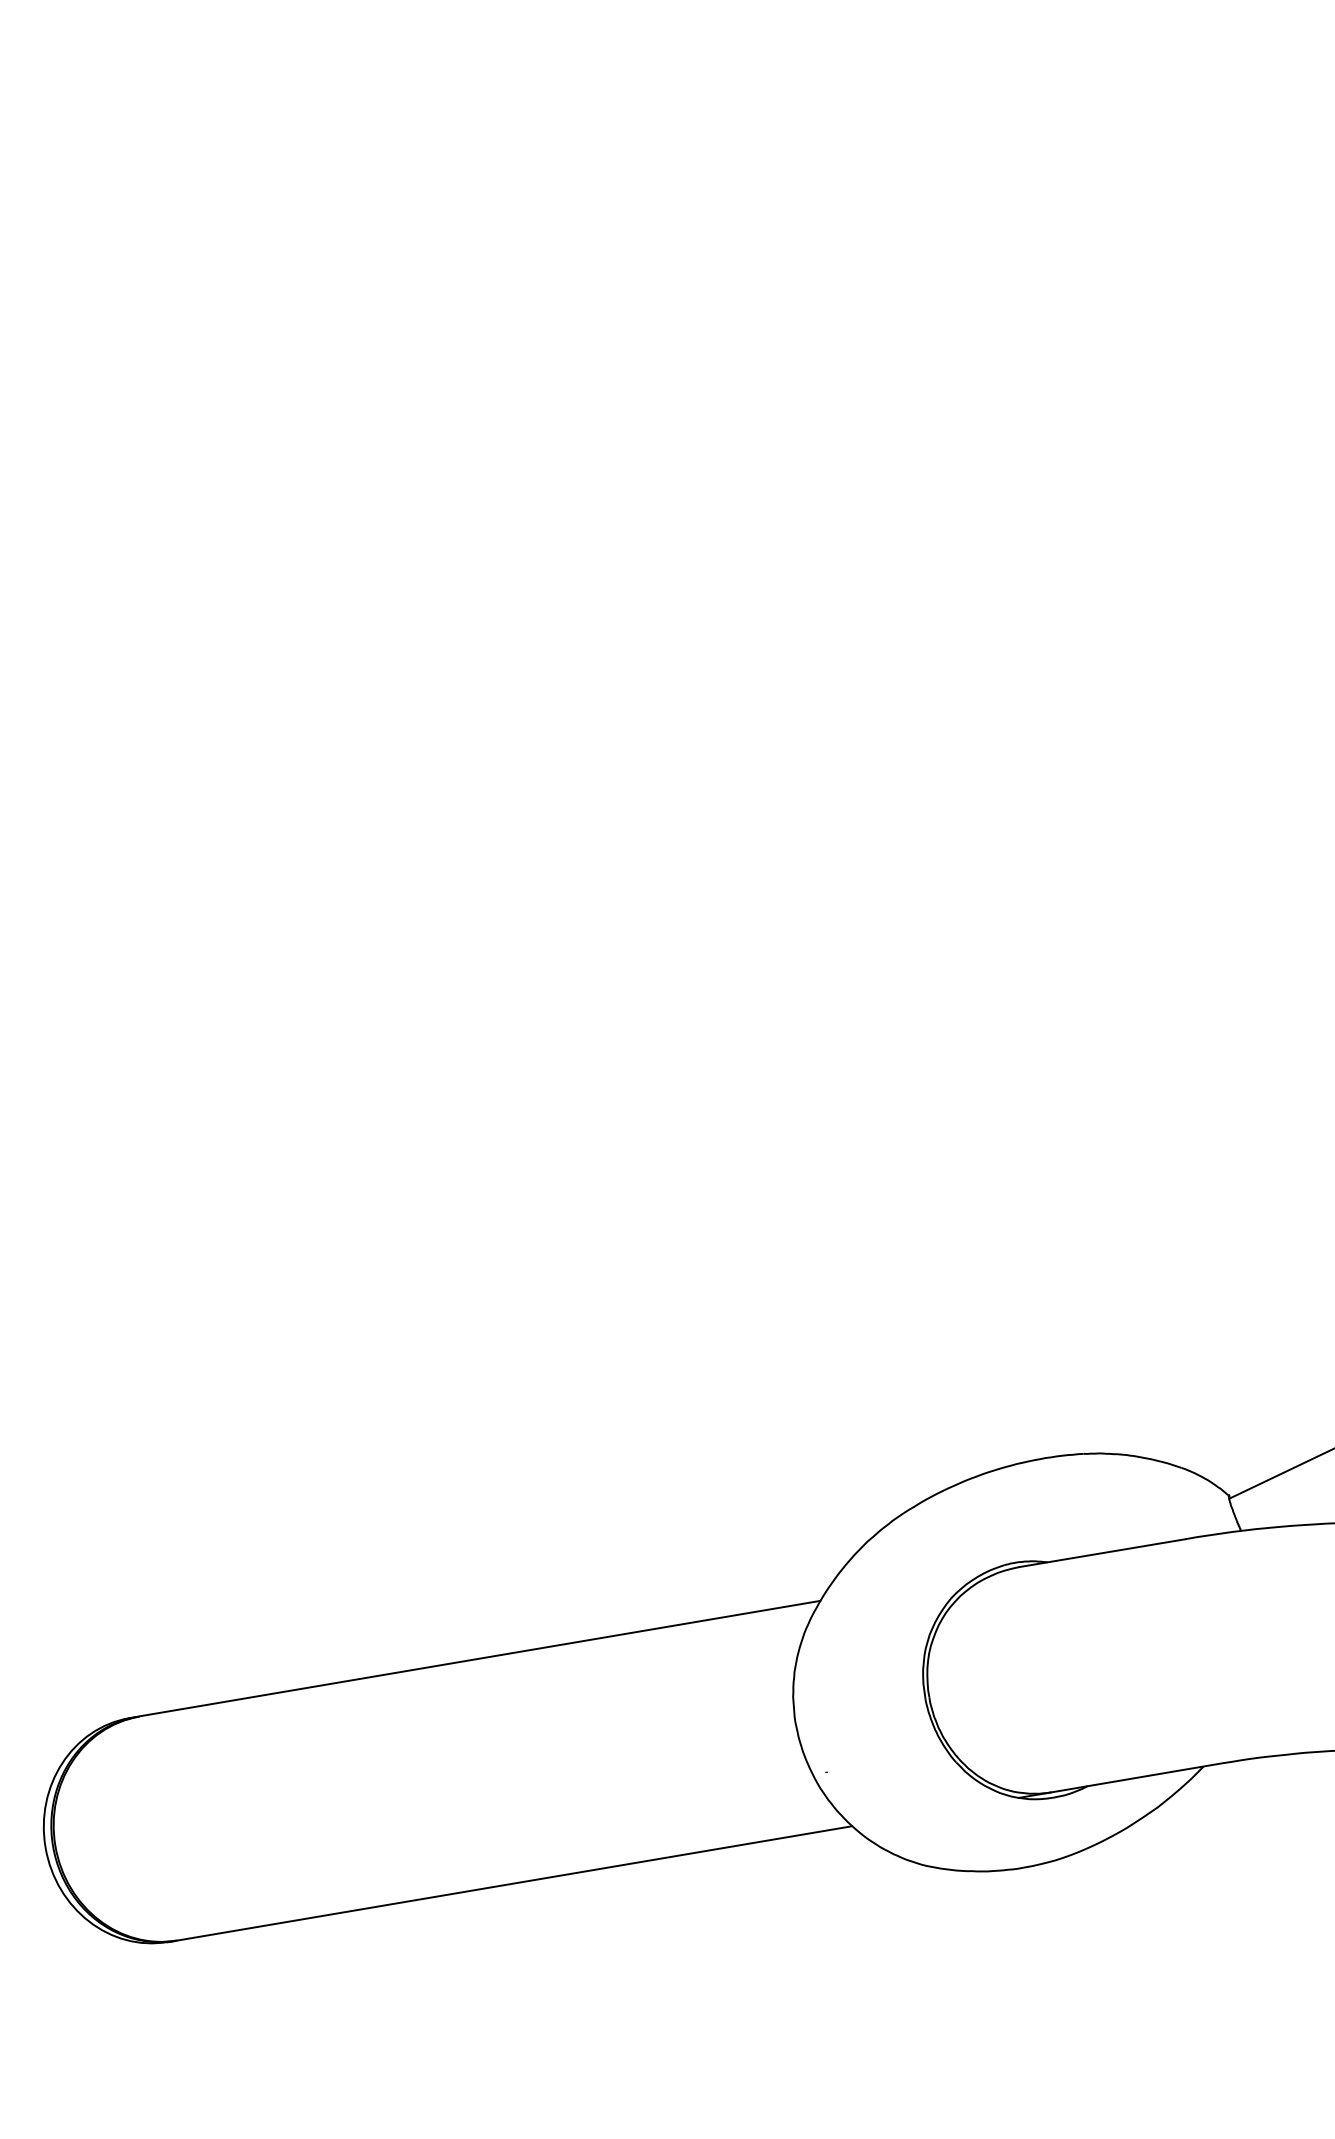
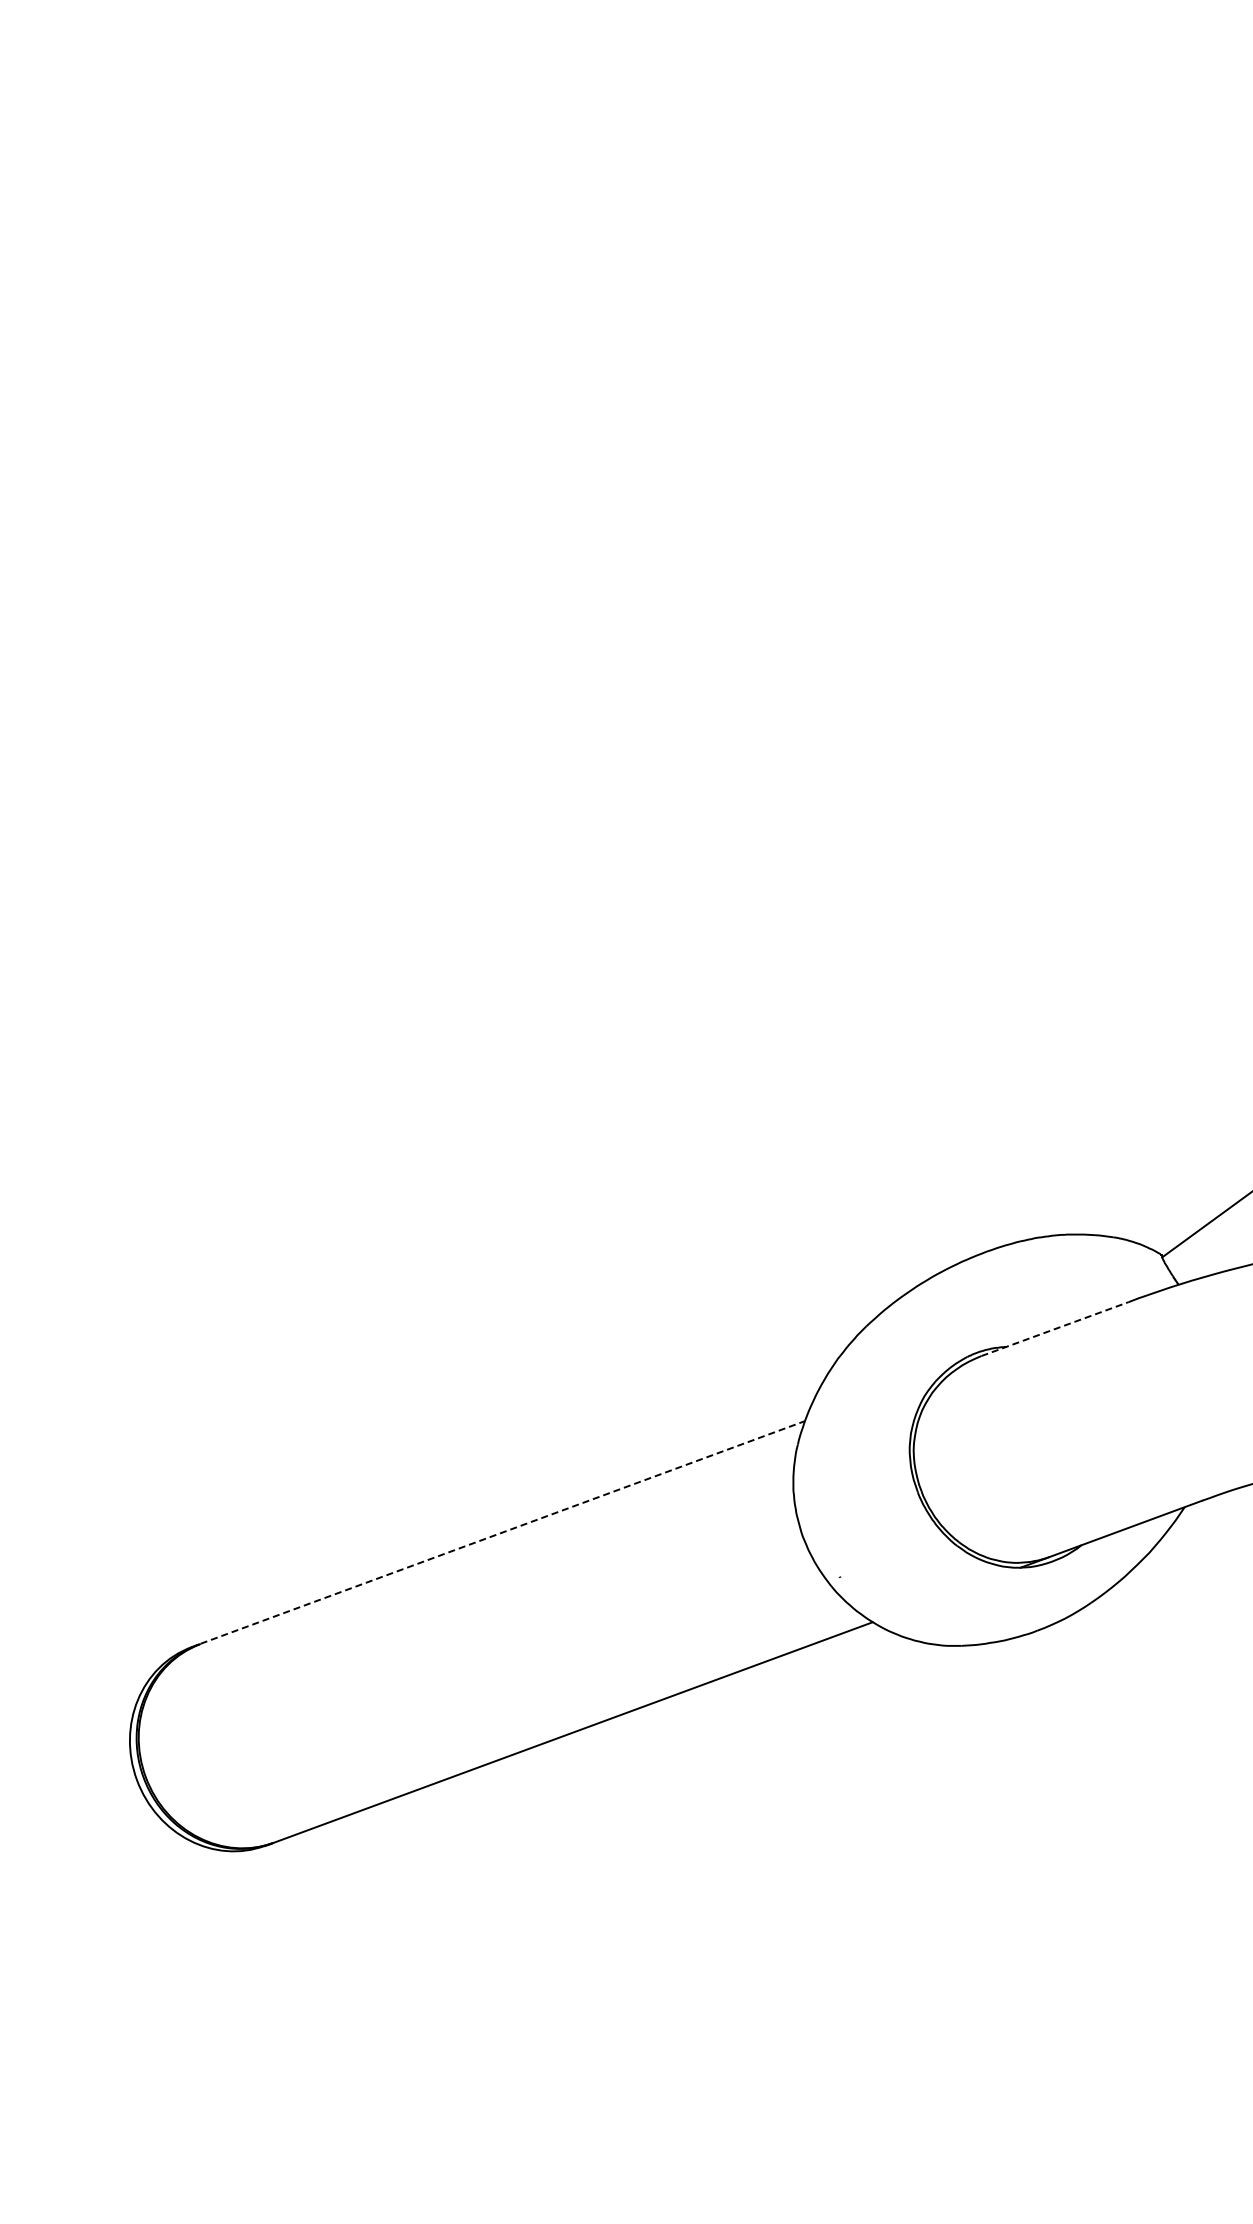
line: (1102, 1552) -> (1055, 1328), solid -> dashed
line: (479, 1658) -> (502, 1532), solid -> dashed

